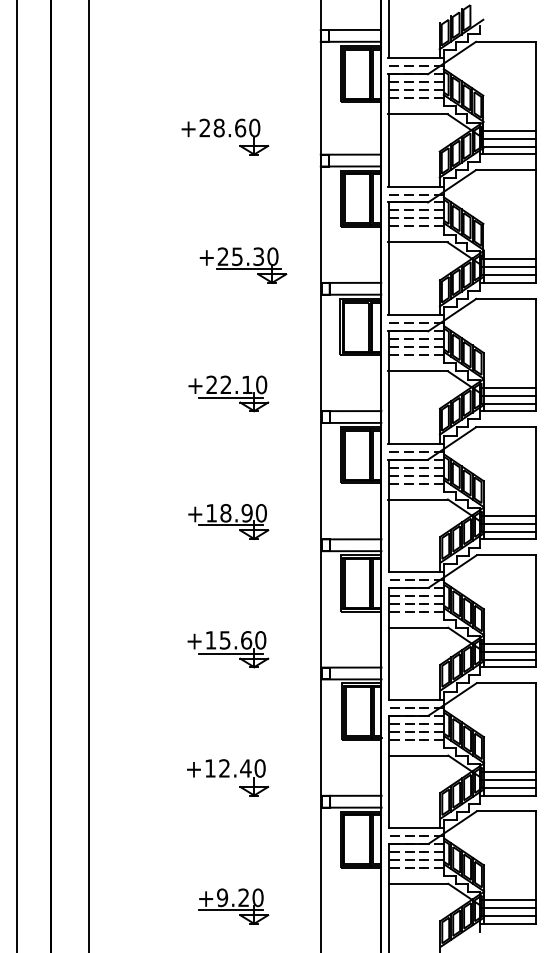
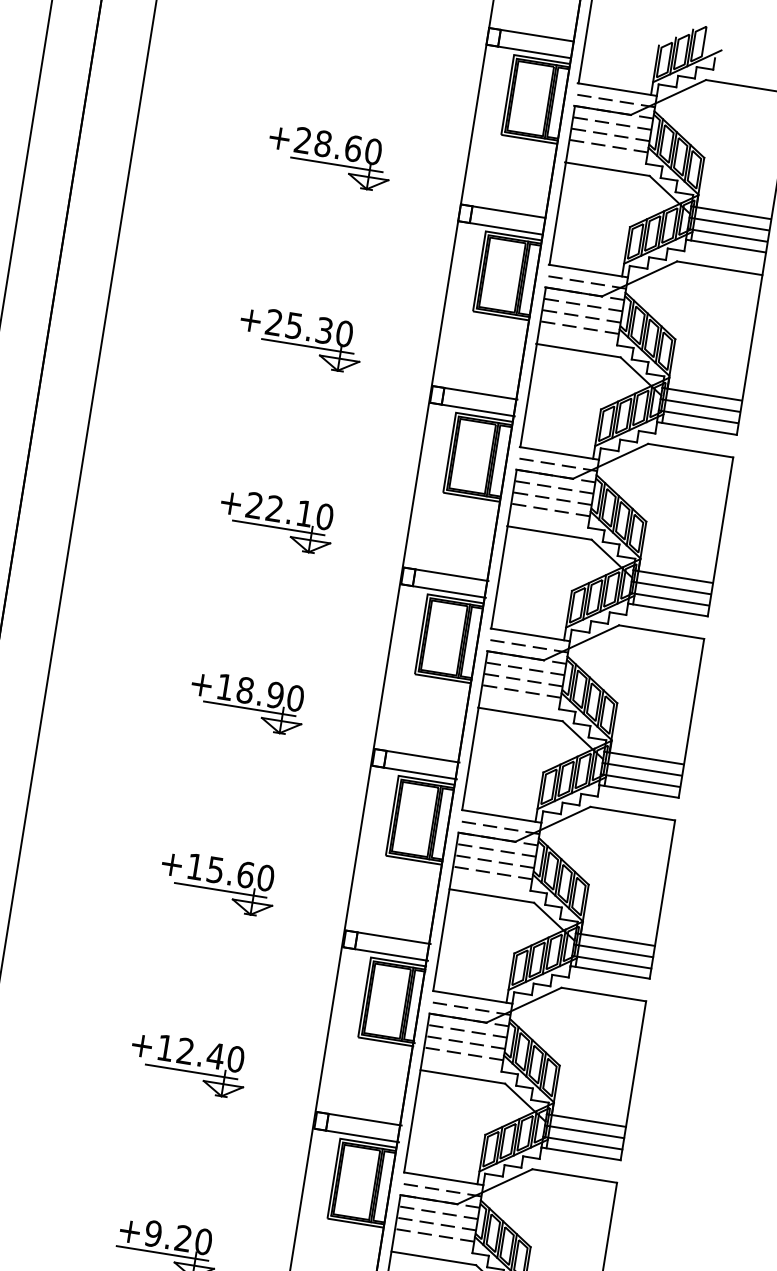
line: (230, 141) -> (336, 165), added
part: (243, 265) -> (300, 339), moved
line: (230, 782) -> (190, 1072), added

